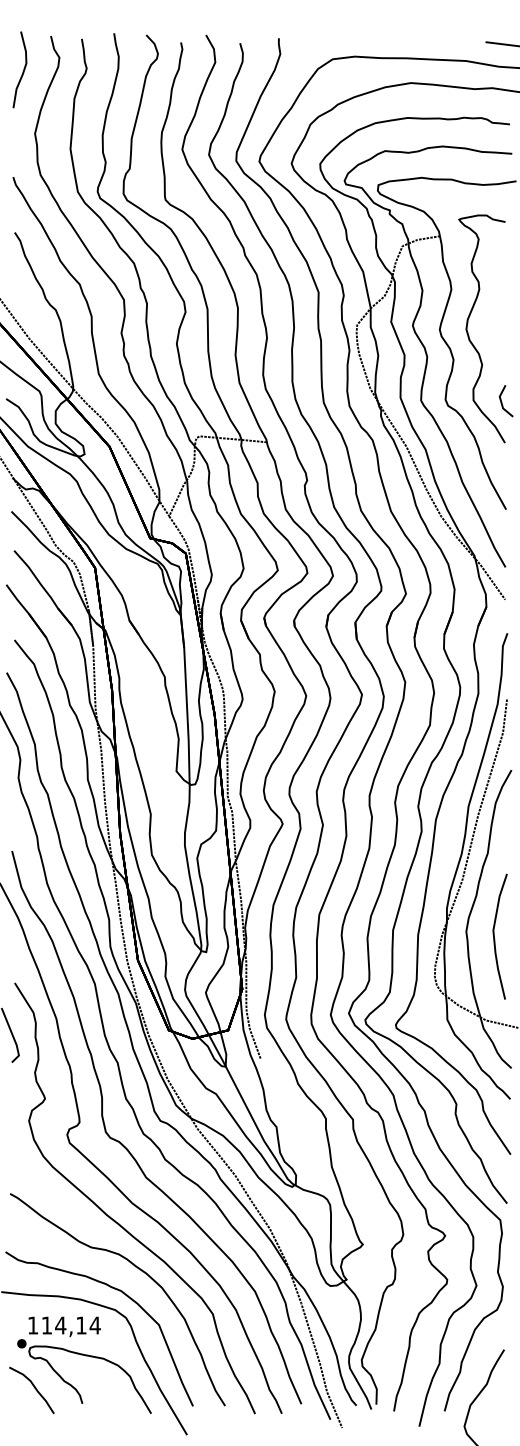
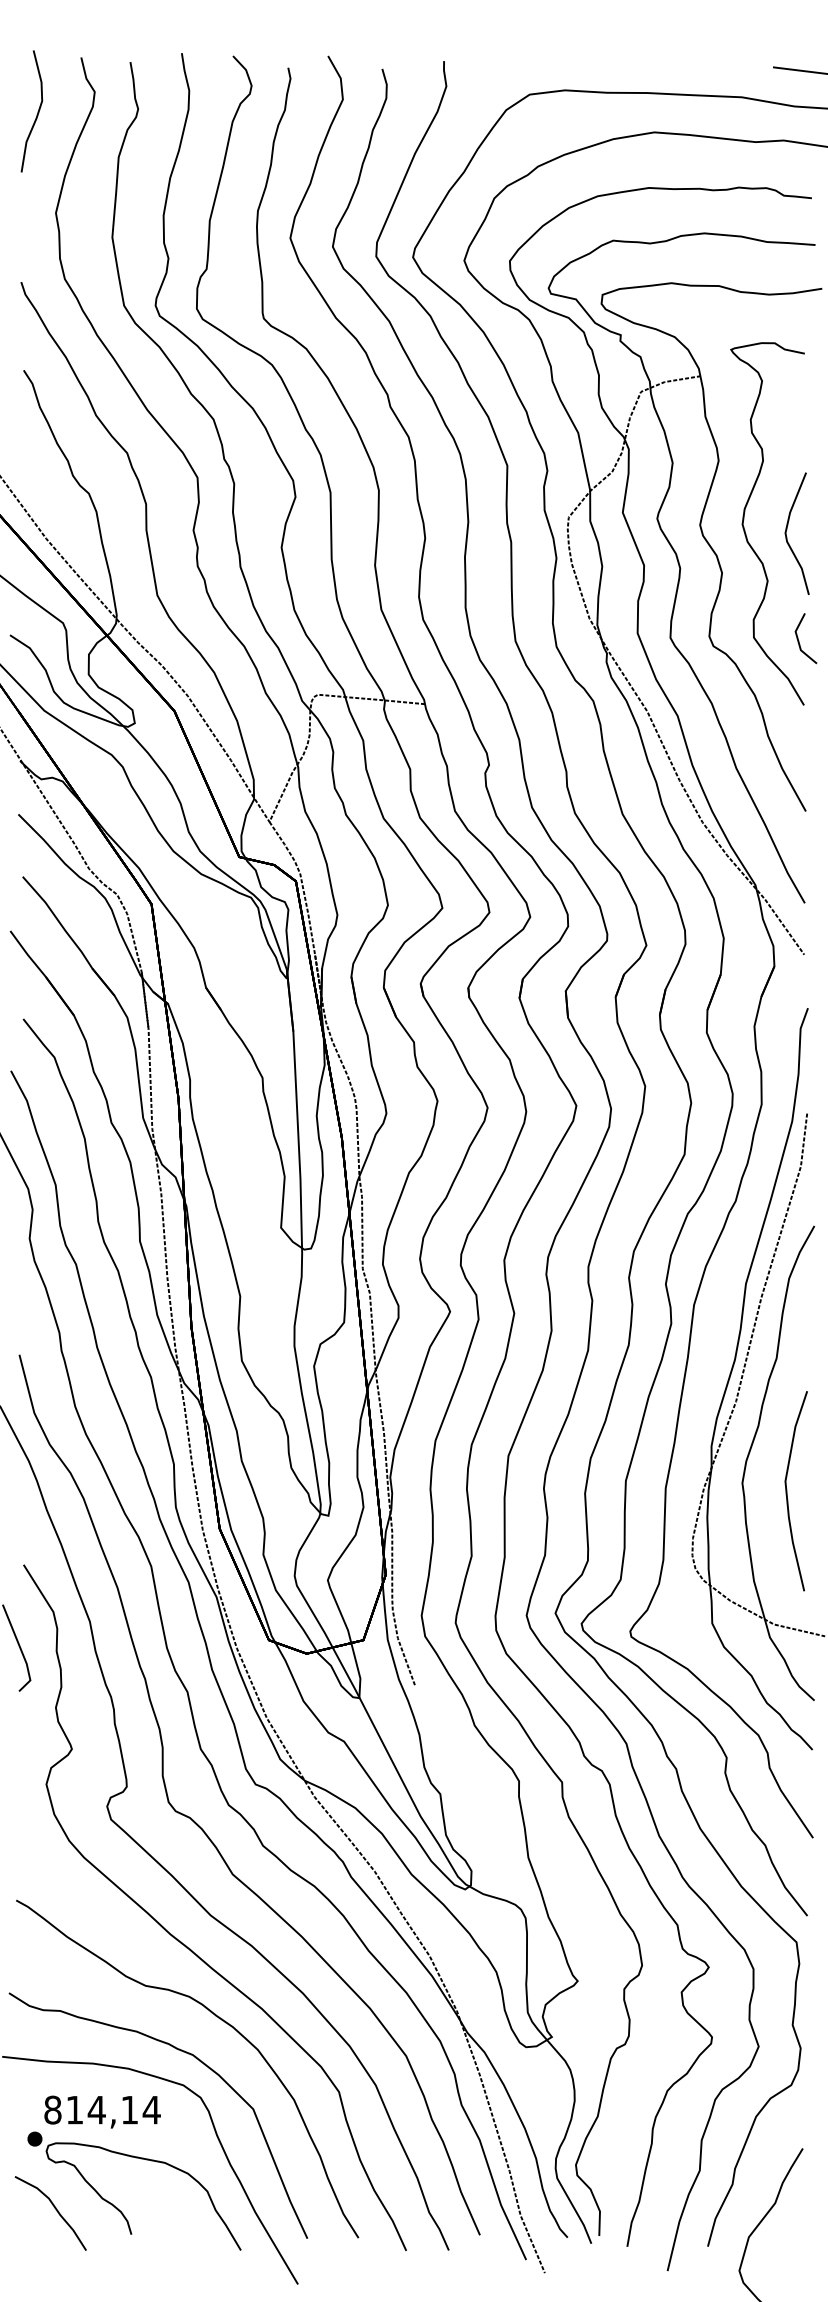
curve: (495, 331) -> (788, 527), added
text: (32, 1325) -> (51, 2109), 114,14 -> 814,14

